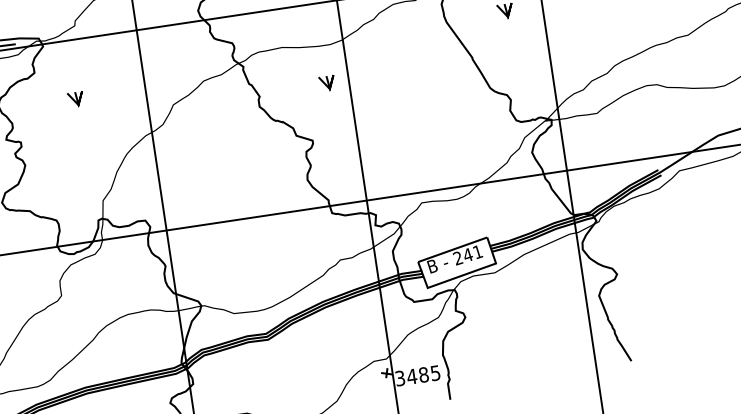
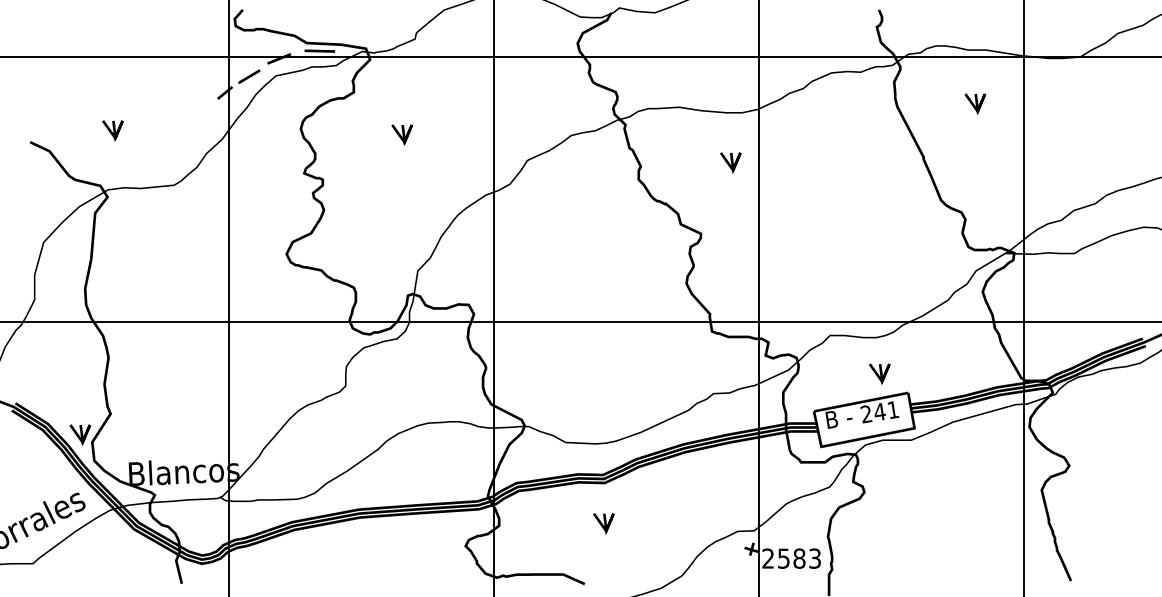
line: (463, 225) -> (879, 372), added
line: (271, 370) -> (602, 523), added
text: (417, 375) -> (791, 558), 3485 -> 2583

